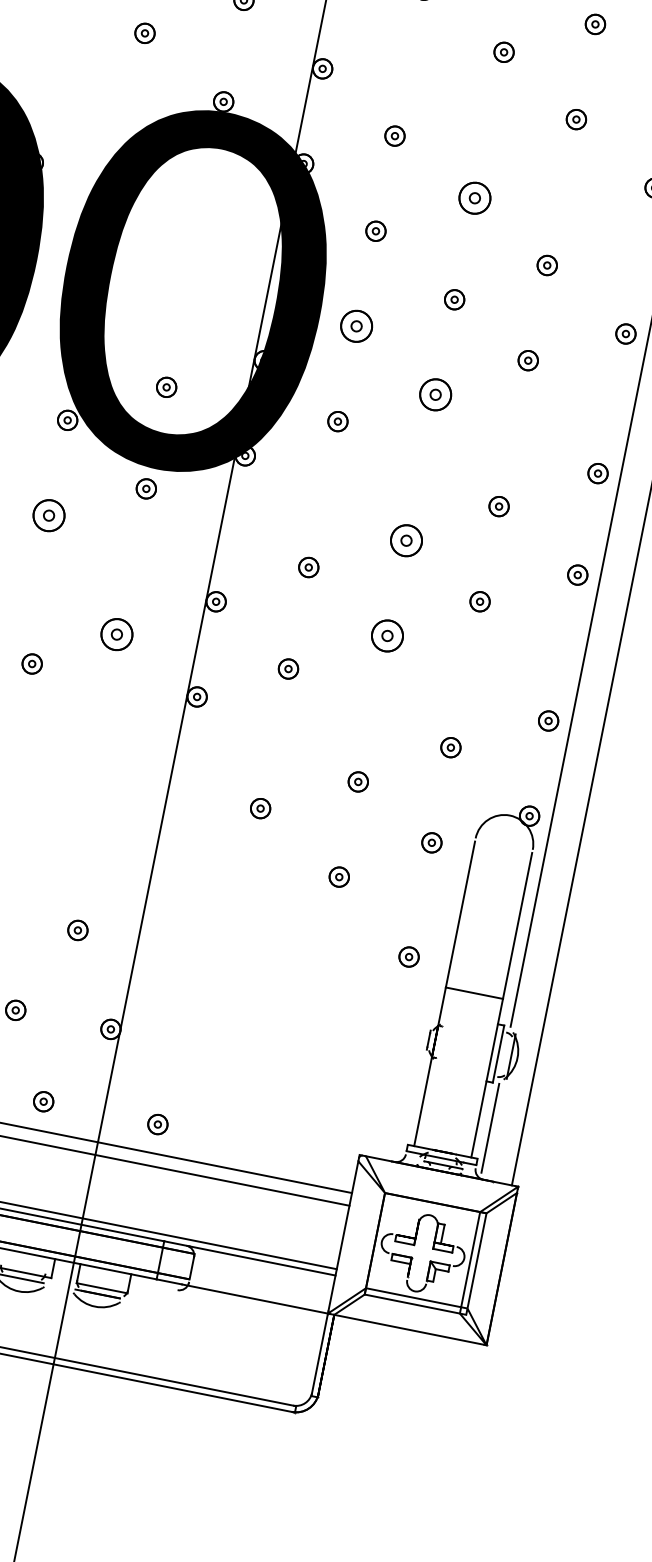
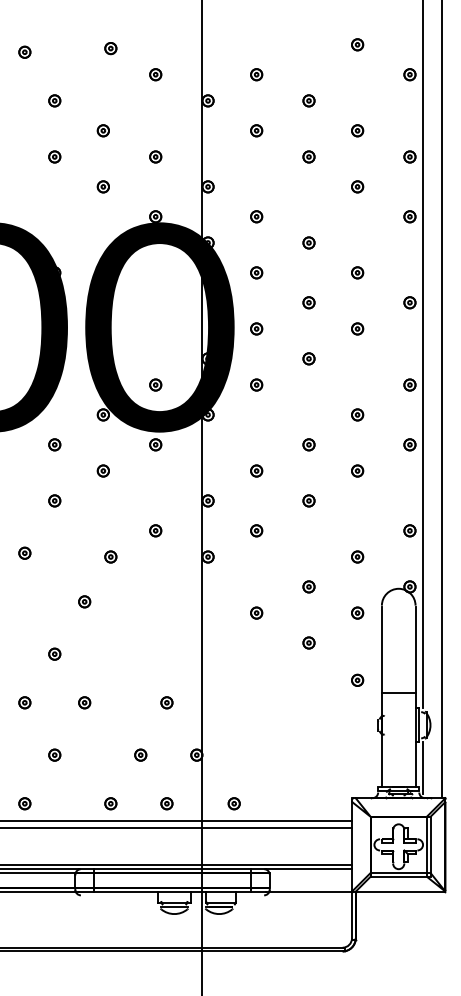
part: (474, 197) -> (308, 242), size x0.62
part: (356, 325) -> (256, 328), size x0.62
part: (434, 394) -> (308, 358), size x0.62
part: (47, 514) -> (102, 470), size x0.62
part: (405, 540) -> (308, 444), size x0.62
part: (116, 634) -> (155, 530), size x0.62
part: (386, 635) -> (308, 500), size x0.62

